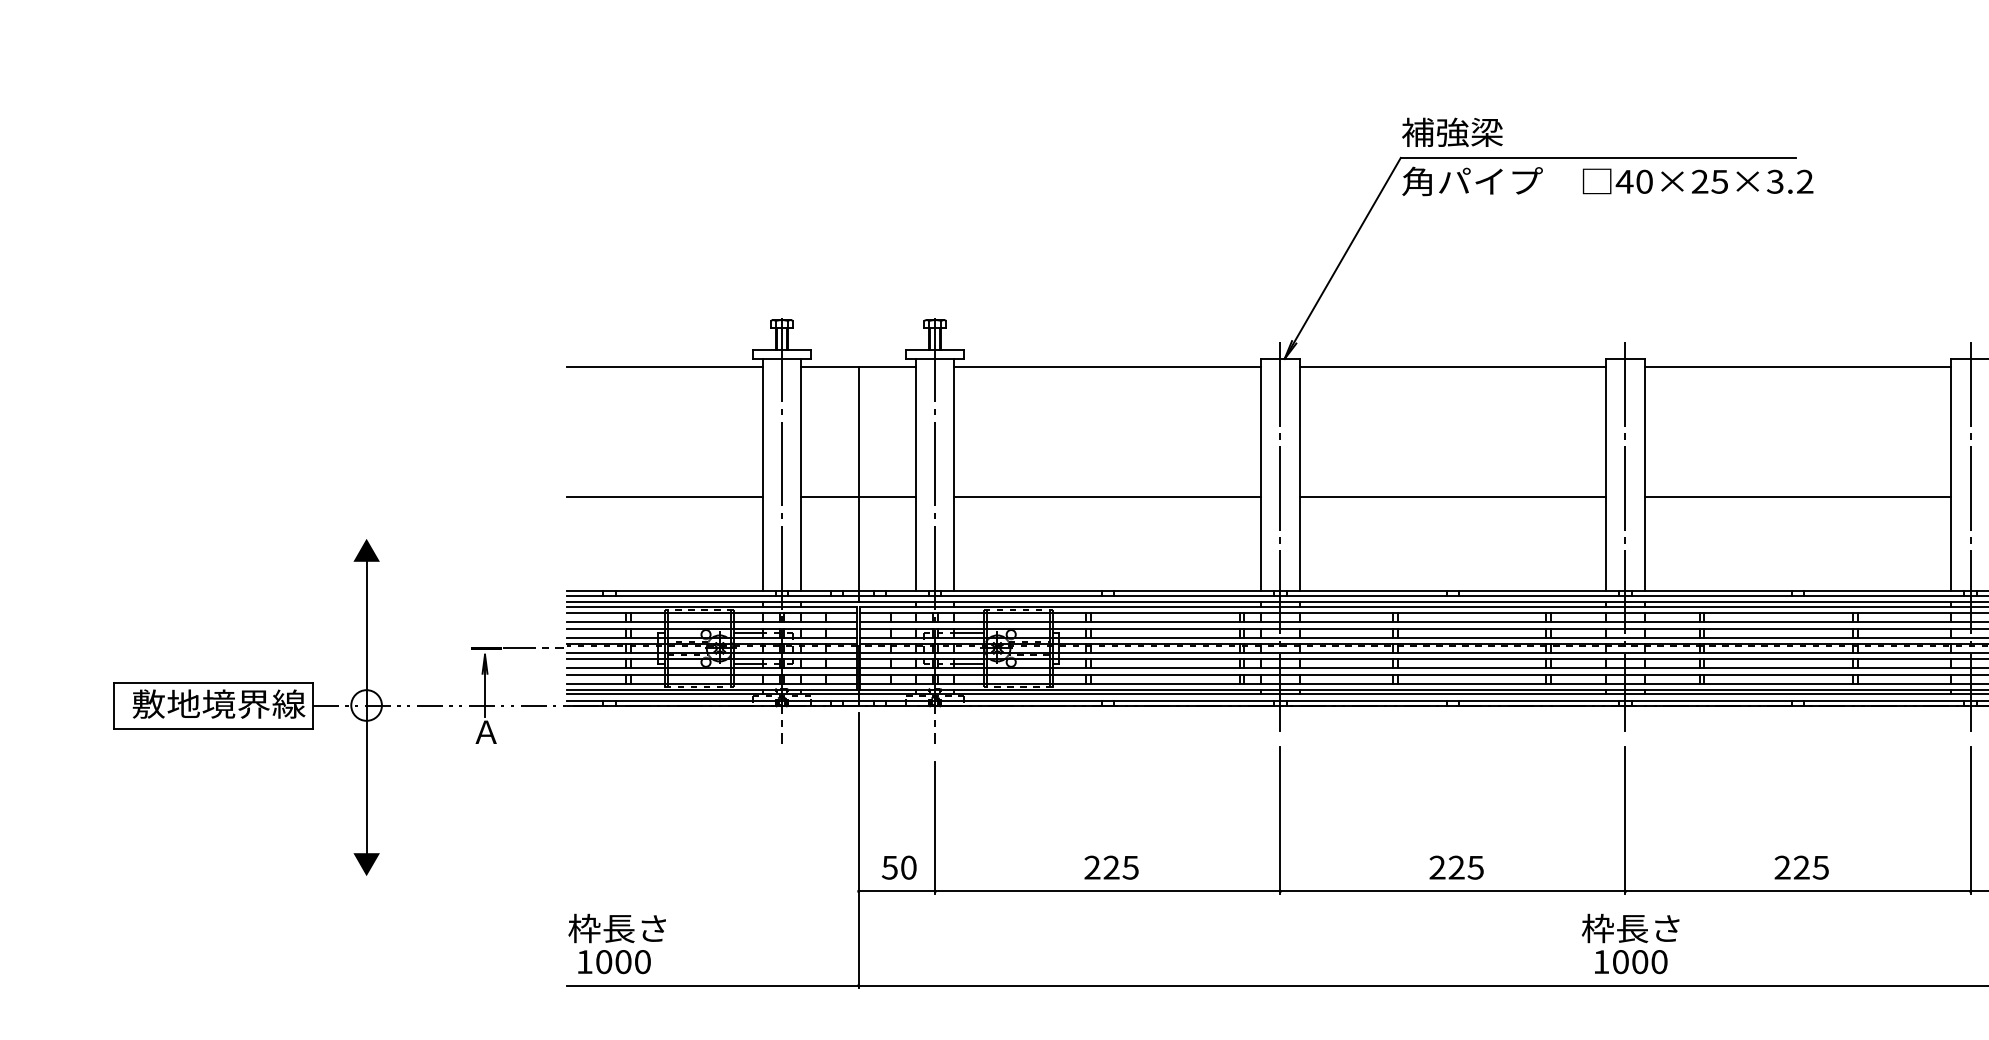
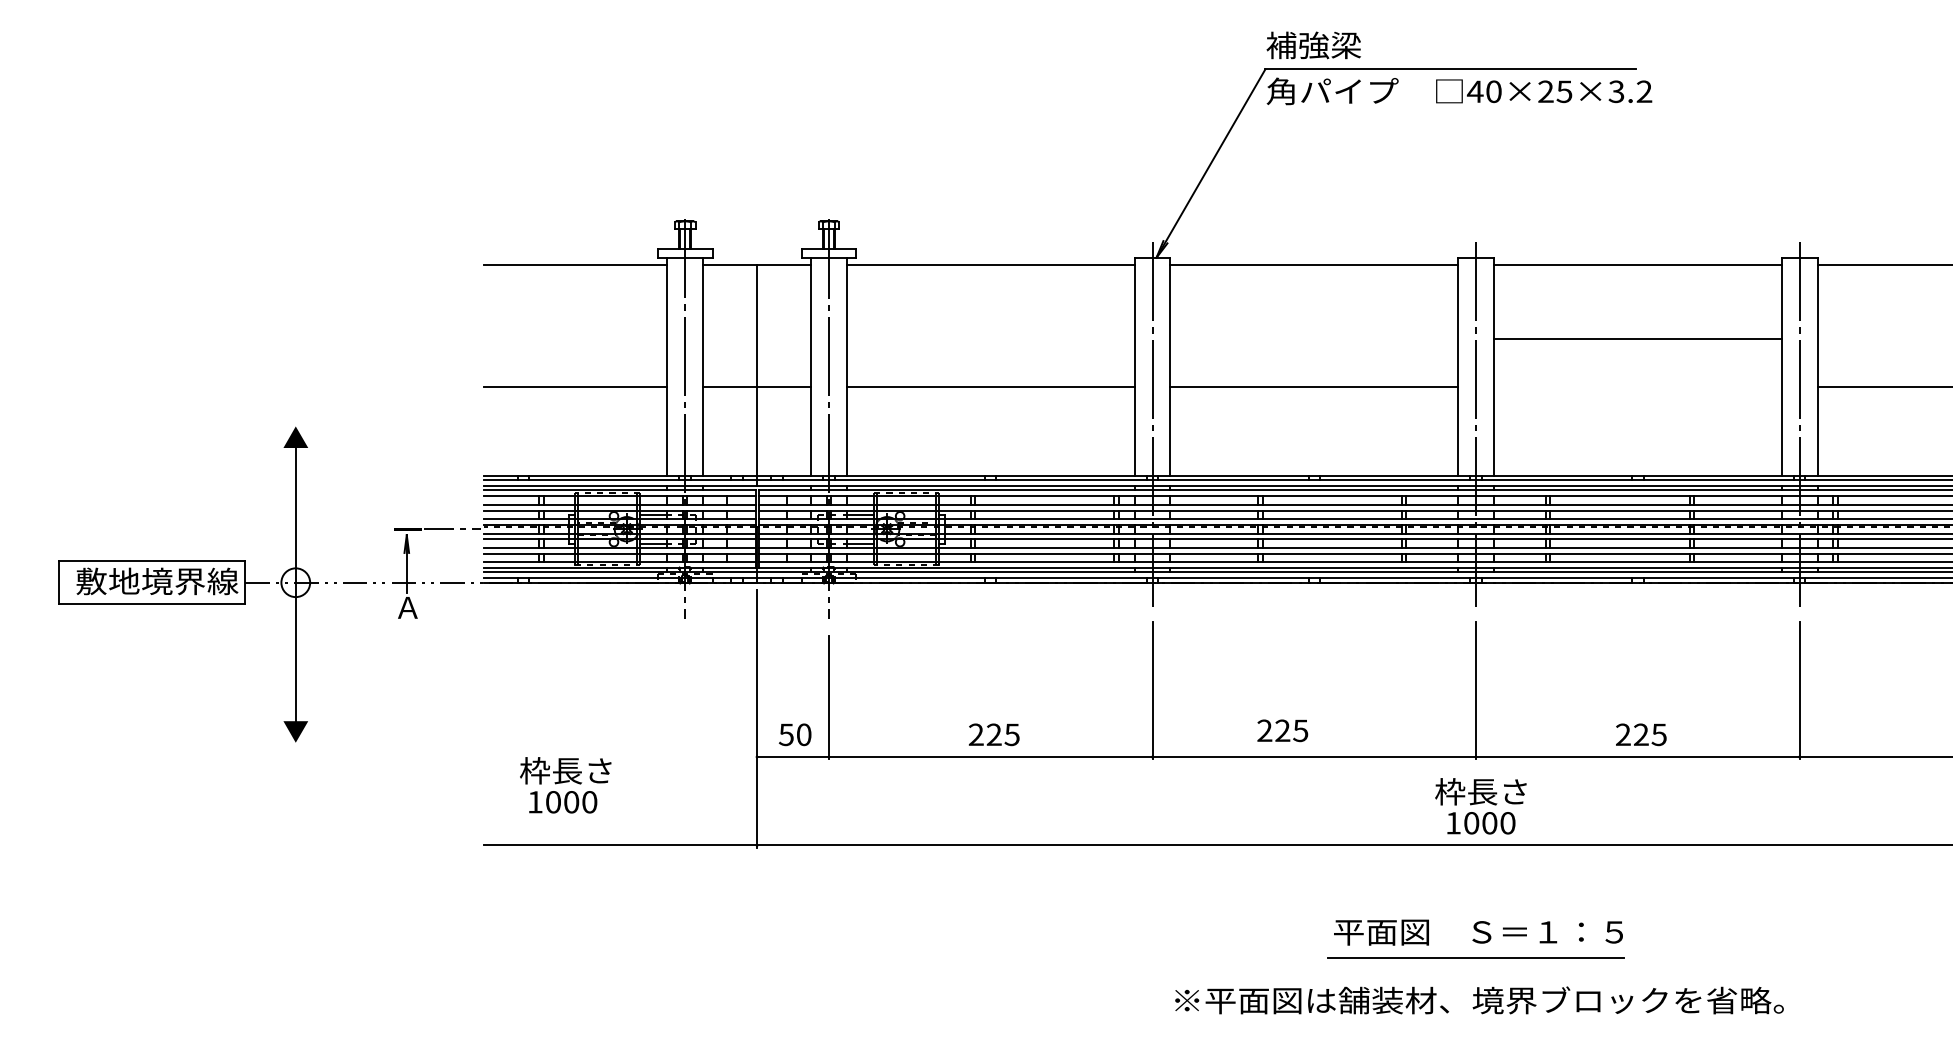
line: (1797, 496) -> (1637, 338), moved
text: (1456, 867) -> (1282, 730), moved
text: (616, 944) -> (565, 785), moved

